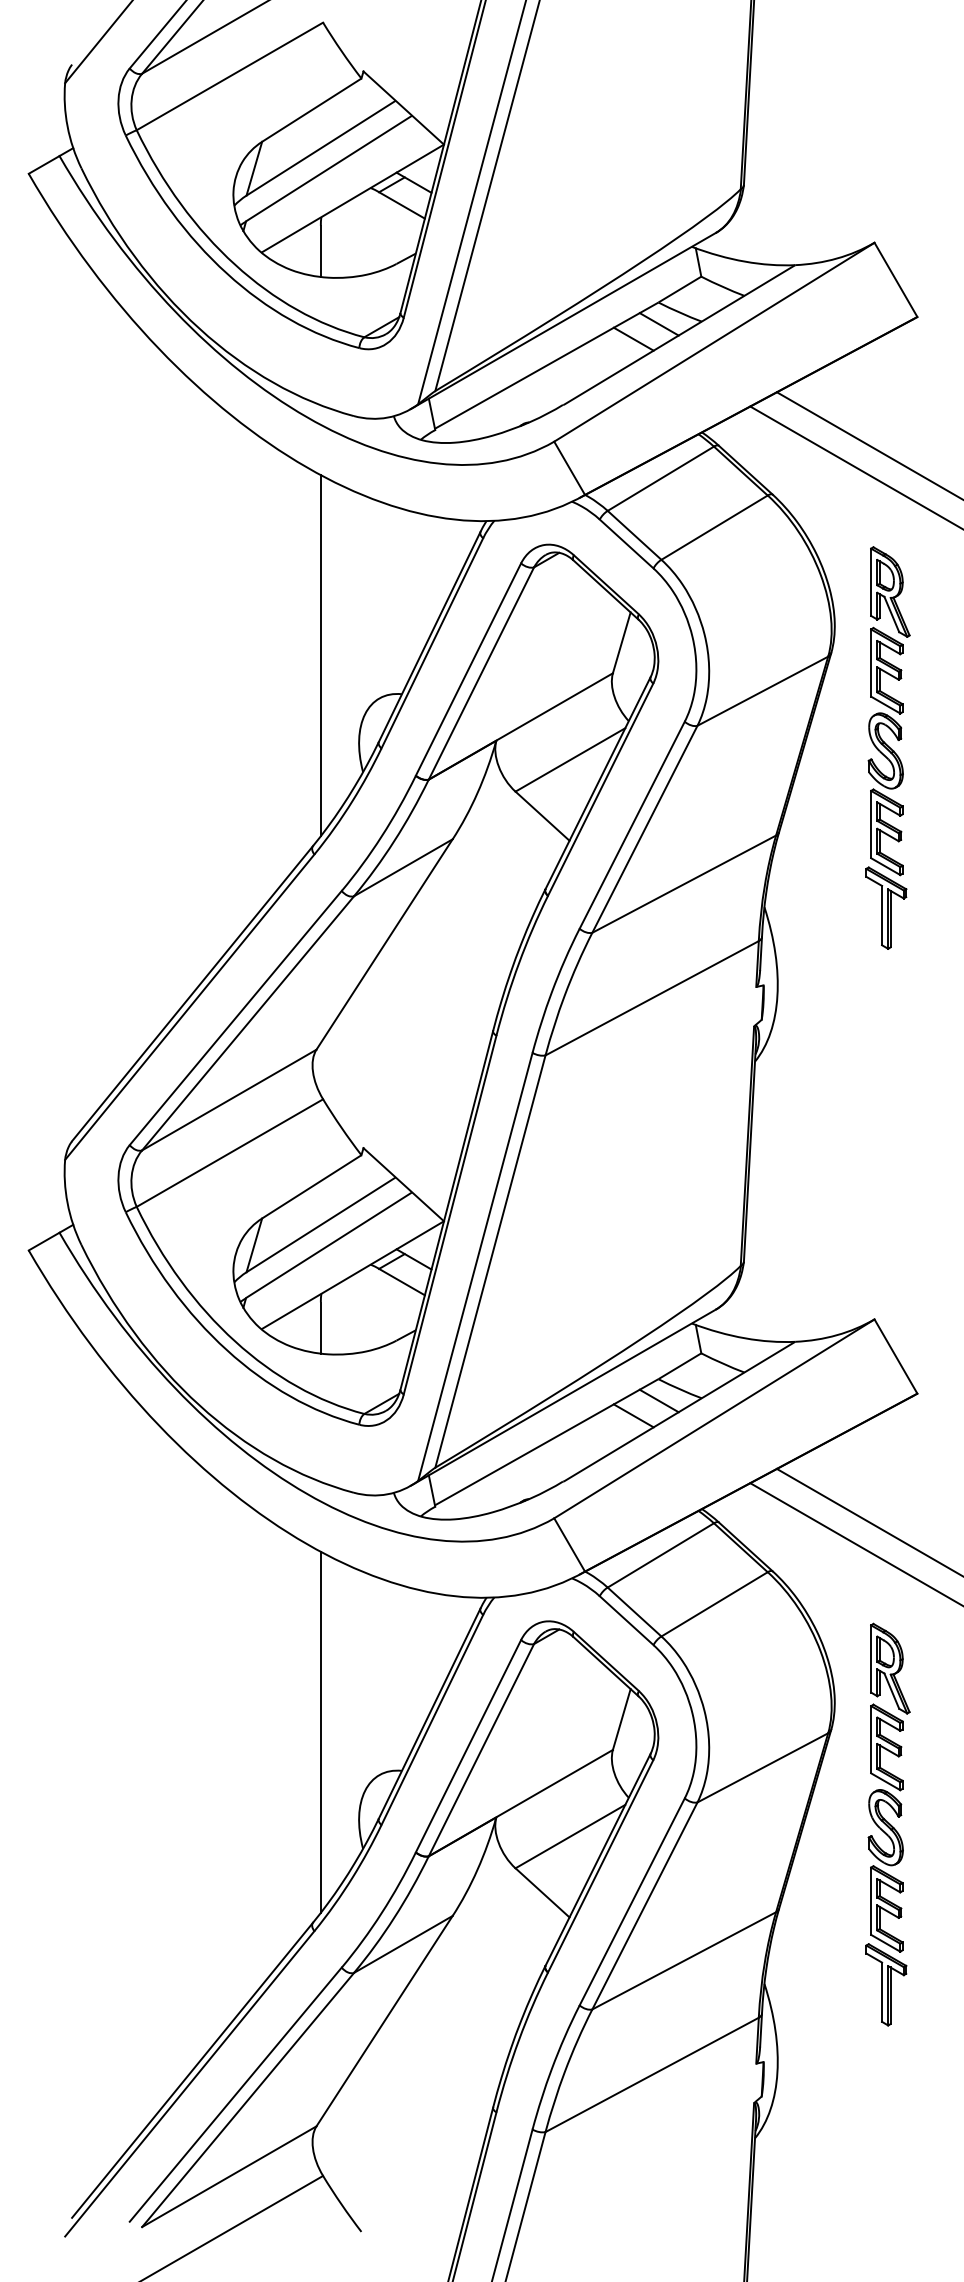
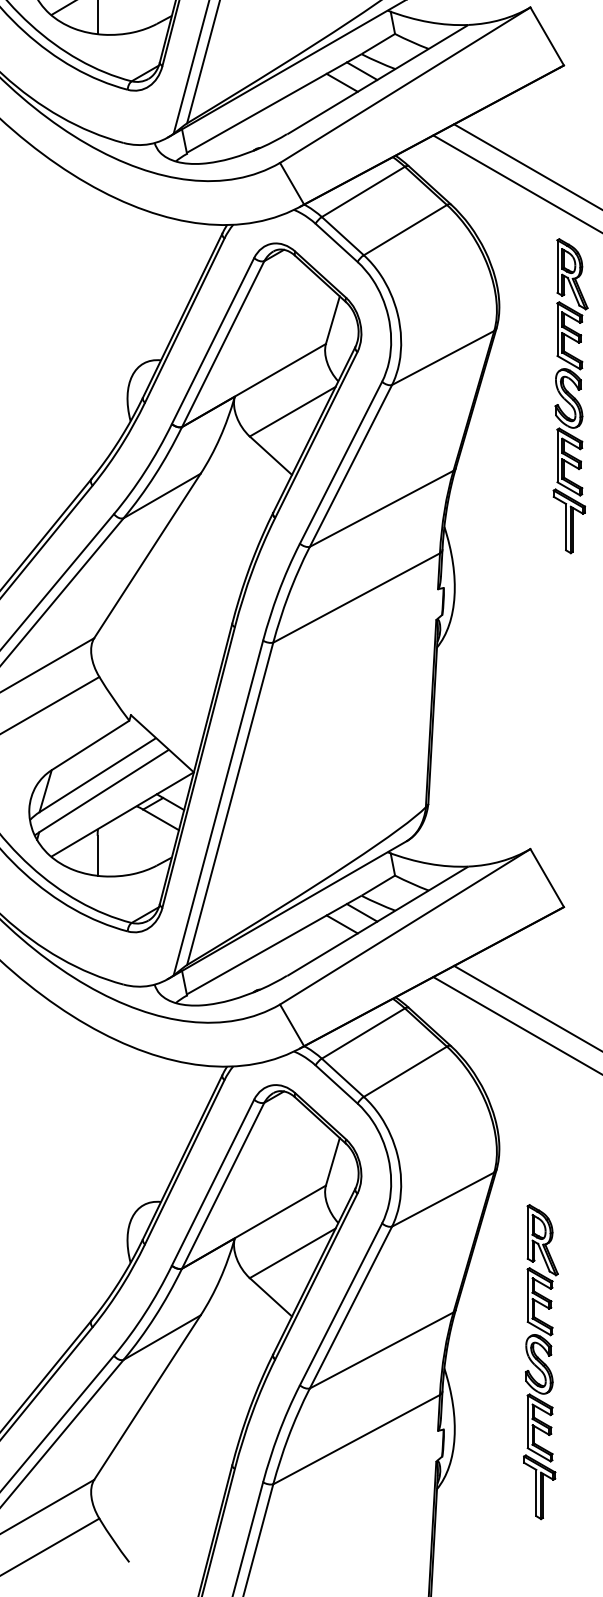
line: (320, 655) -> (97, 330), removed
part: (887, 747) -> (570, 395), moved
line: (320, 1731) -> (97, 1171), removed
part: (887, 1824) -> (540, 1361), moved

